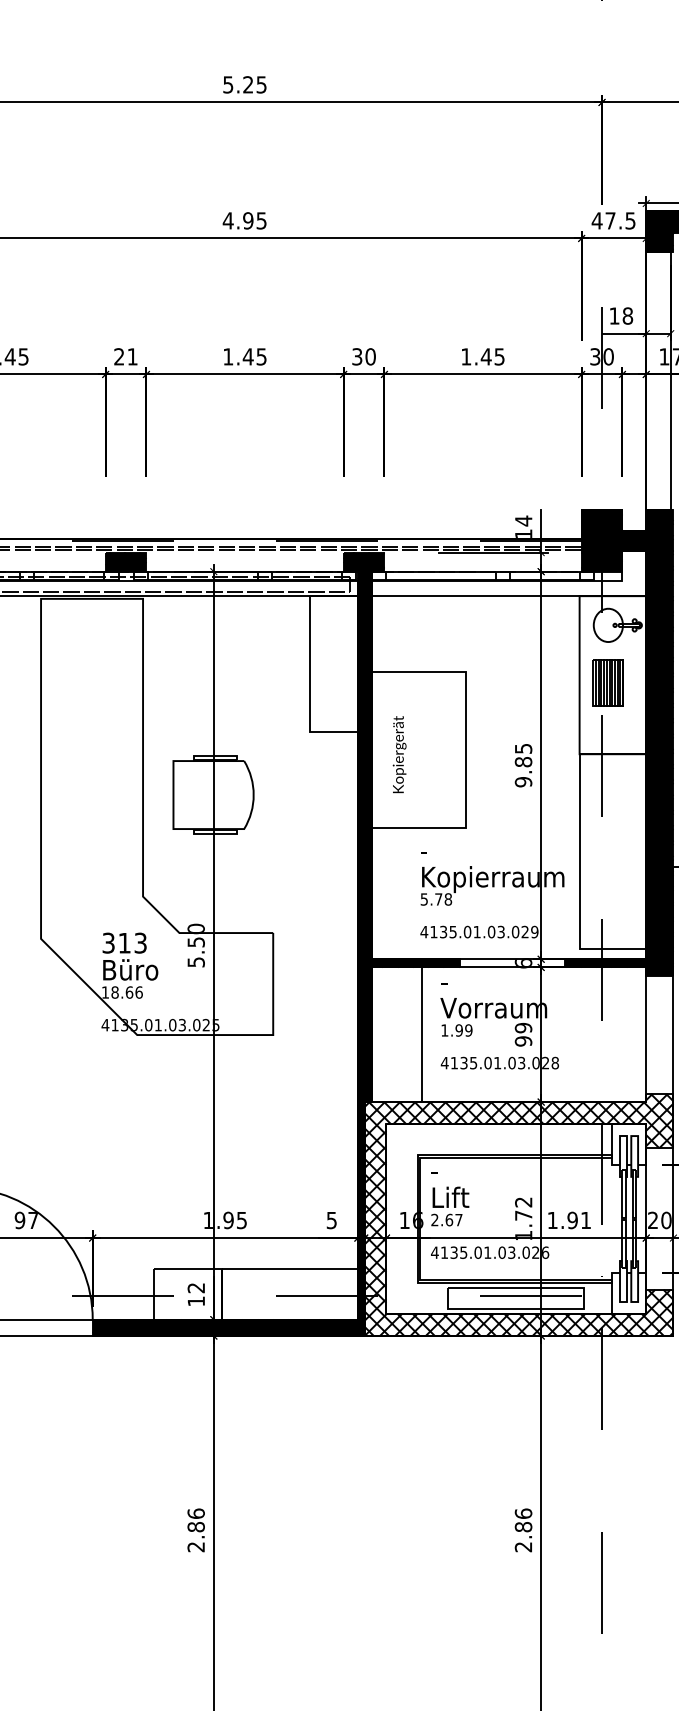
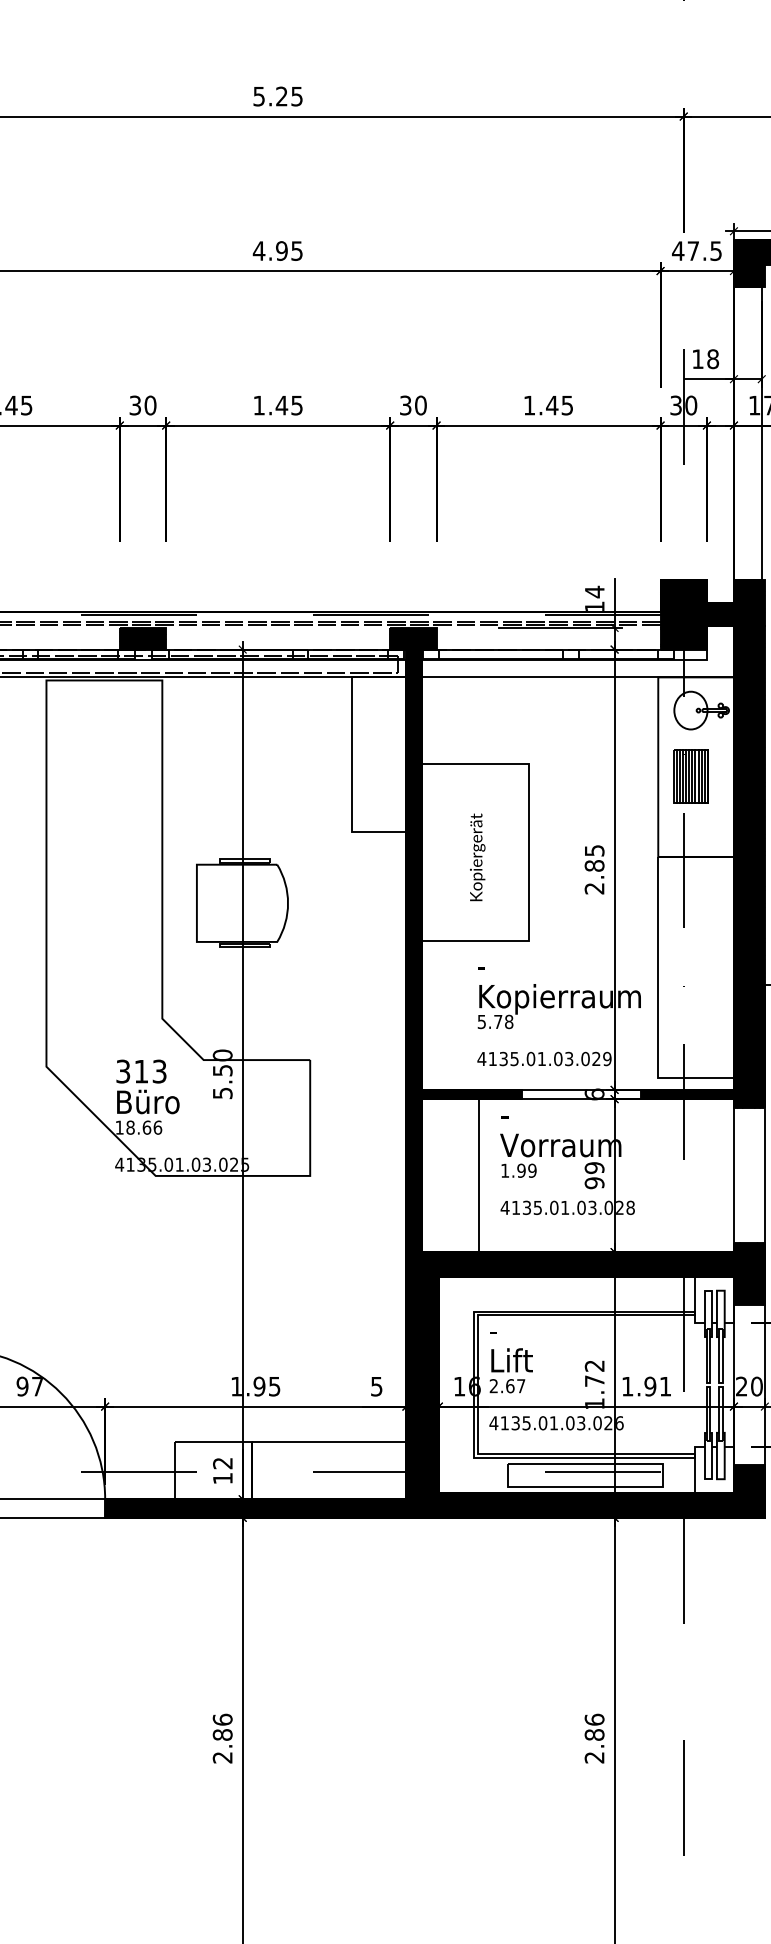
text: (125, 356) -> (142, 405), 21 -> 30
text: (399, 754) -> (477, 857), moved
text: (523, 782) -> (594, 889), 9.85 -> 2.85
fill: (518, 1214) -> (588, 1379), added

